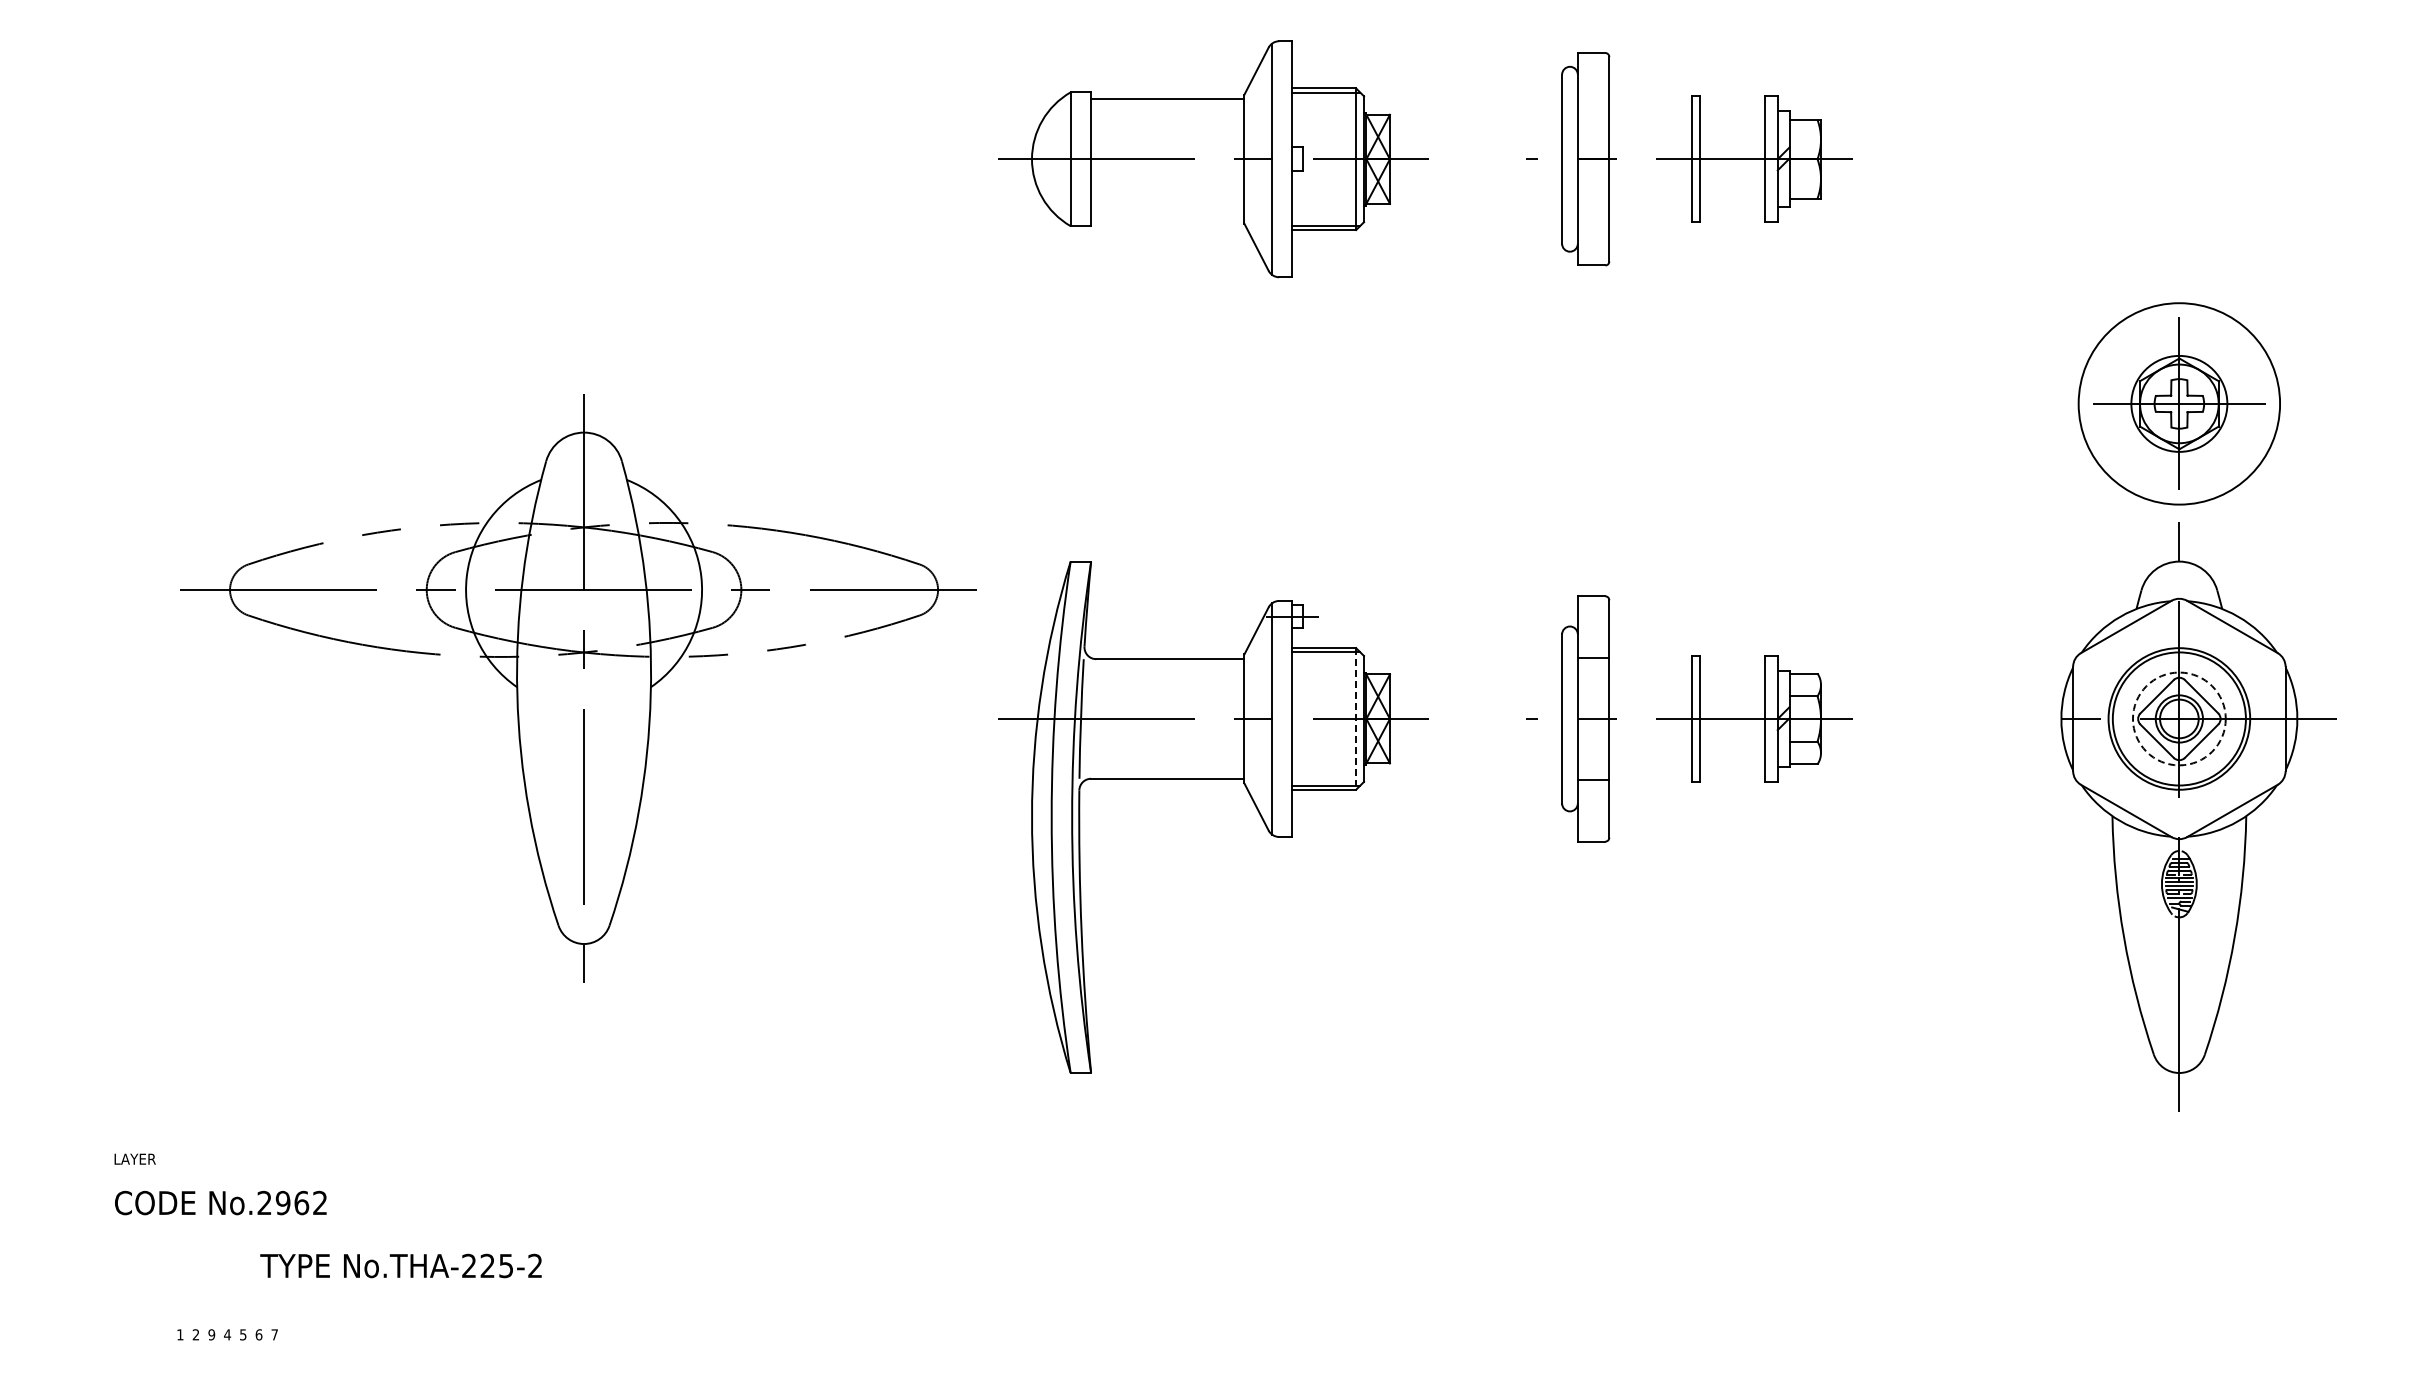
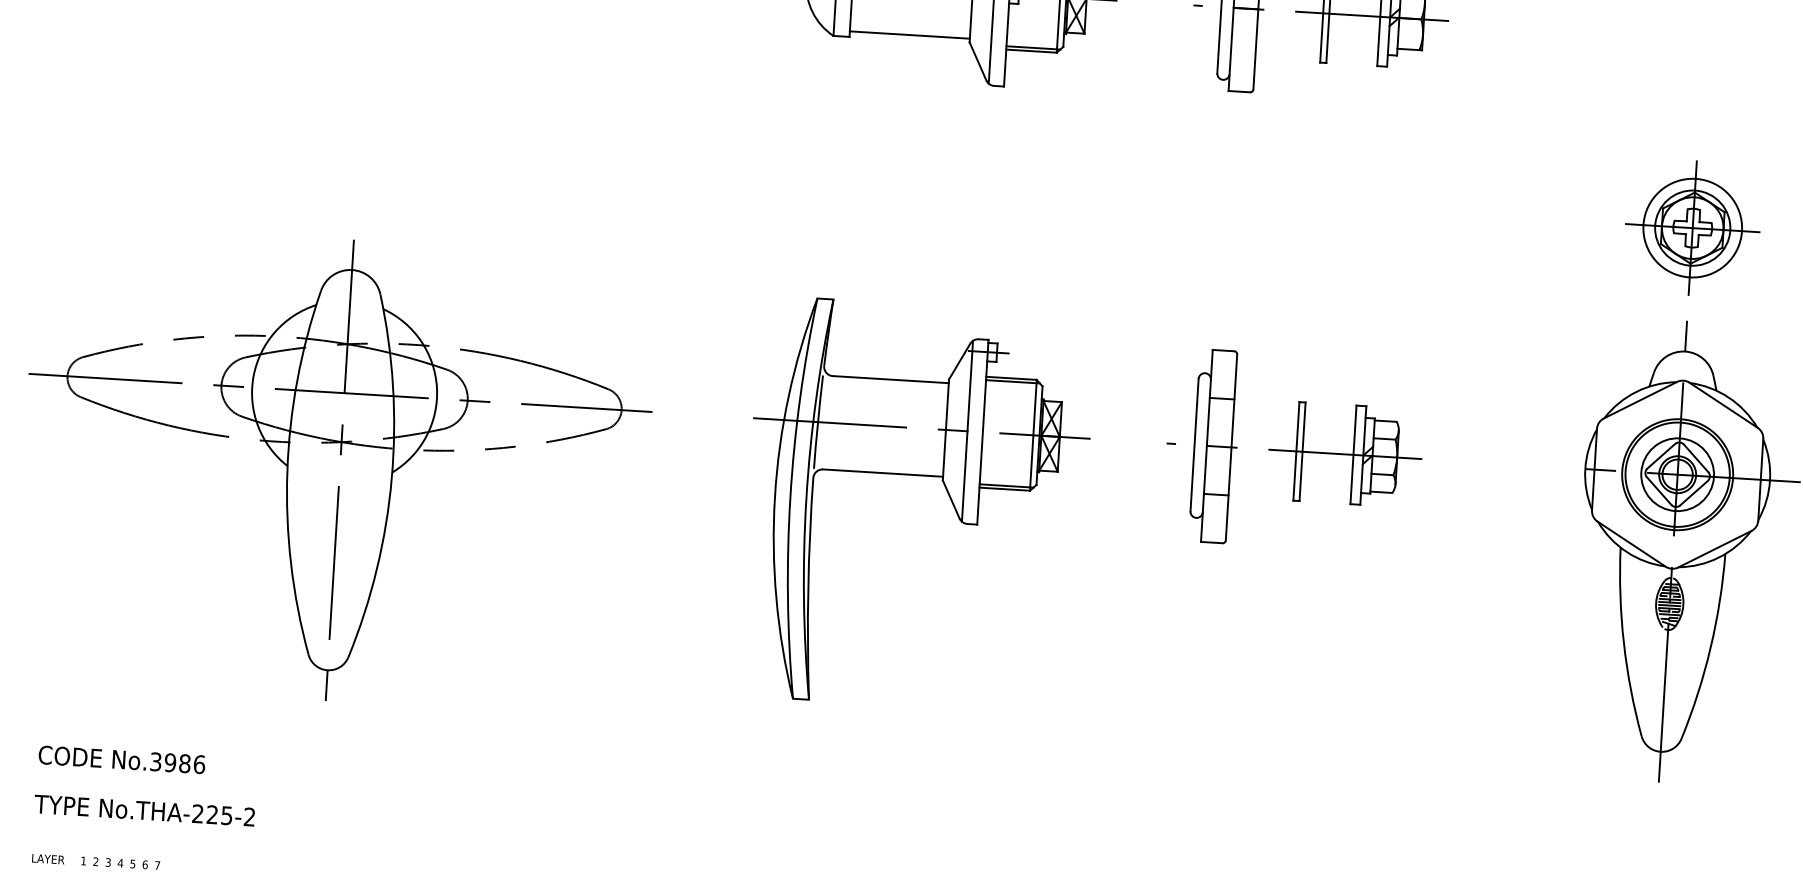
line: (1167, 219) -> (909, 35), added
circle: (2179, 403) -> (1692, 227), size x0.62
part: (578, 688) -> (335, 470), moved
line: (1356, 718) -> (1033, 434), dashed -> solid
circle: (2178, 718) -> (1676, 474), dashed -> solid
text: (134, 1158) -> (47, 858), moved
text: (292, 1202) -> (177, 762), No.2962 -> No.3986
text: (400, 1265) -> (144, 810), moved
text: (211, 1334) -> (108, 862), 9 -> 3

